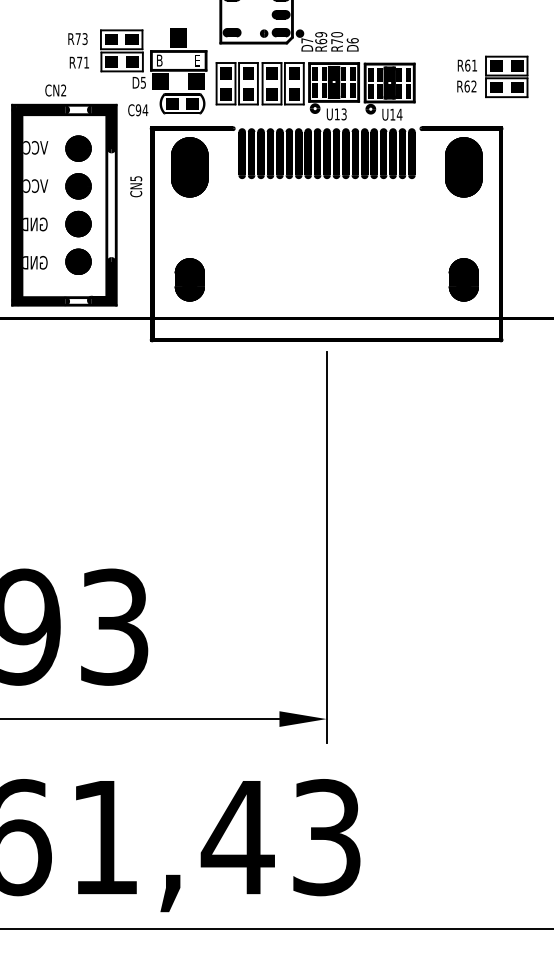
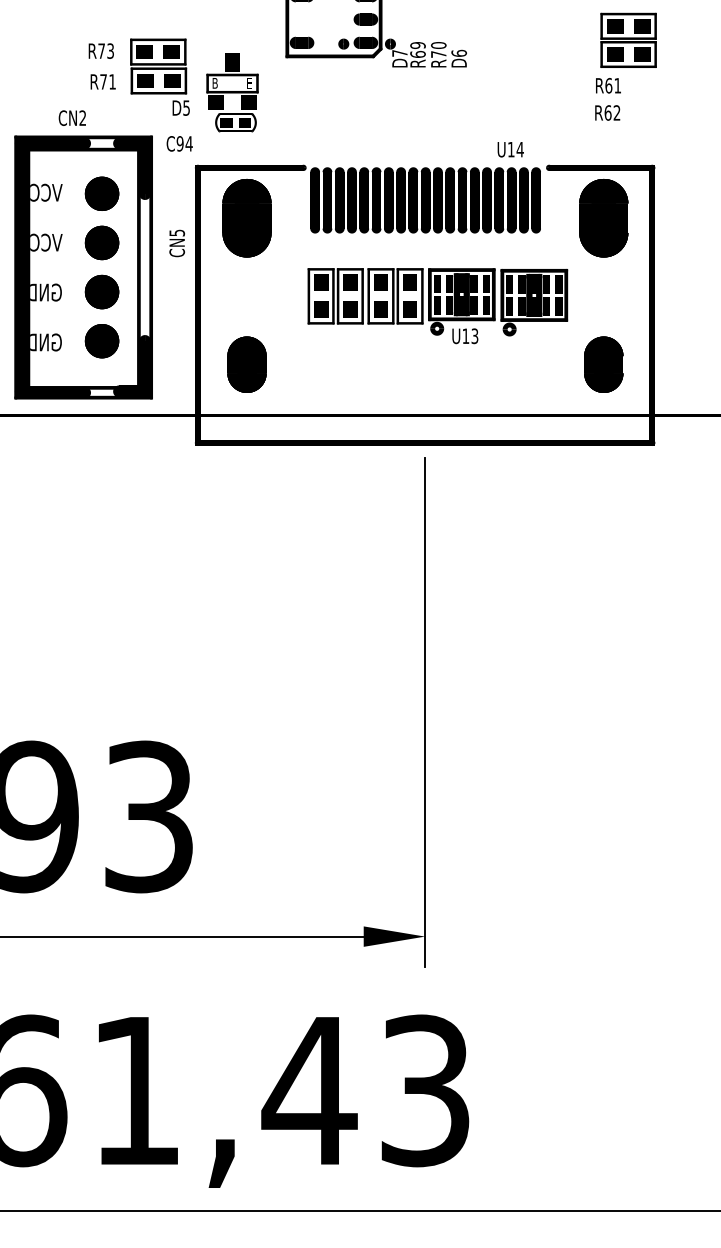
part: (178, 70) -> (232, 92), size x0.7
part: (506, 76) -> (628, 39), moved
text: (315, 91) -> (437, 306), moved

